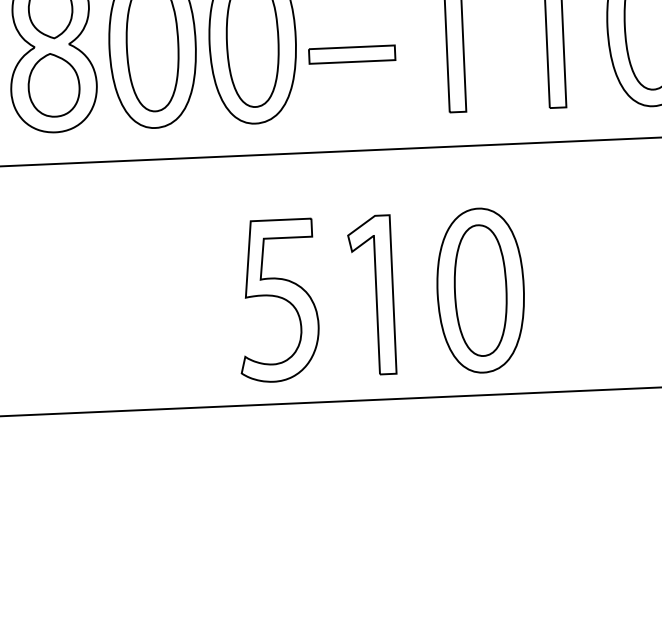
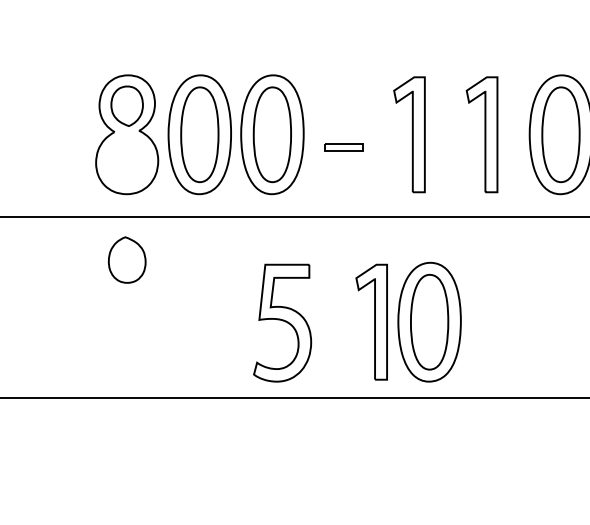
part: (351, 54) -> (343, 147), size x0.6
part: (54, 84) -> (127, 259), moved
part: (371, 294) -> (371, 321), moved

